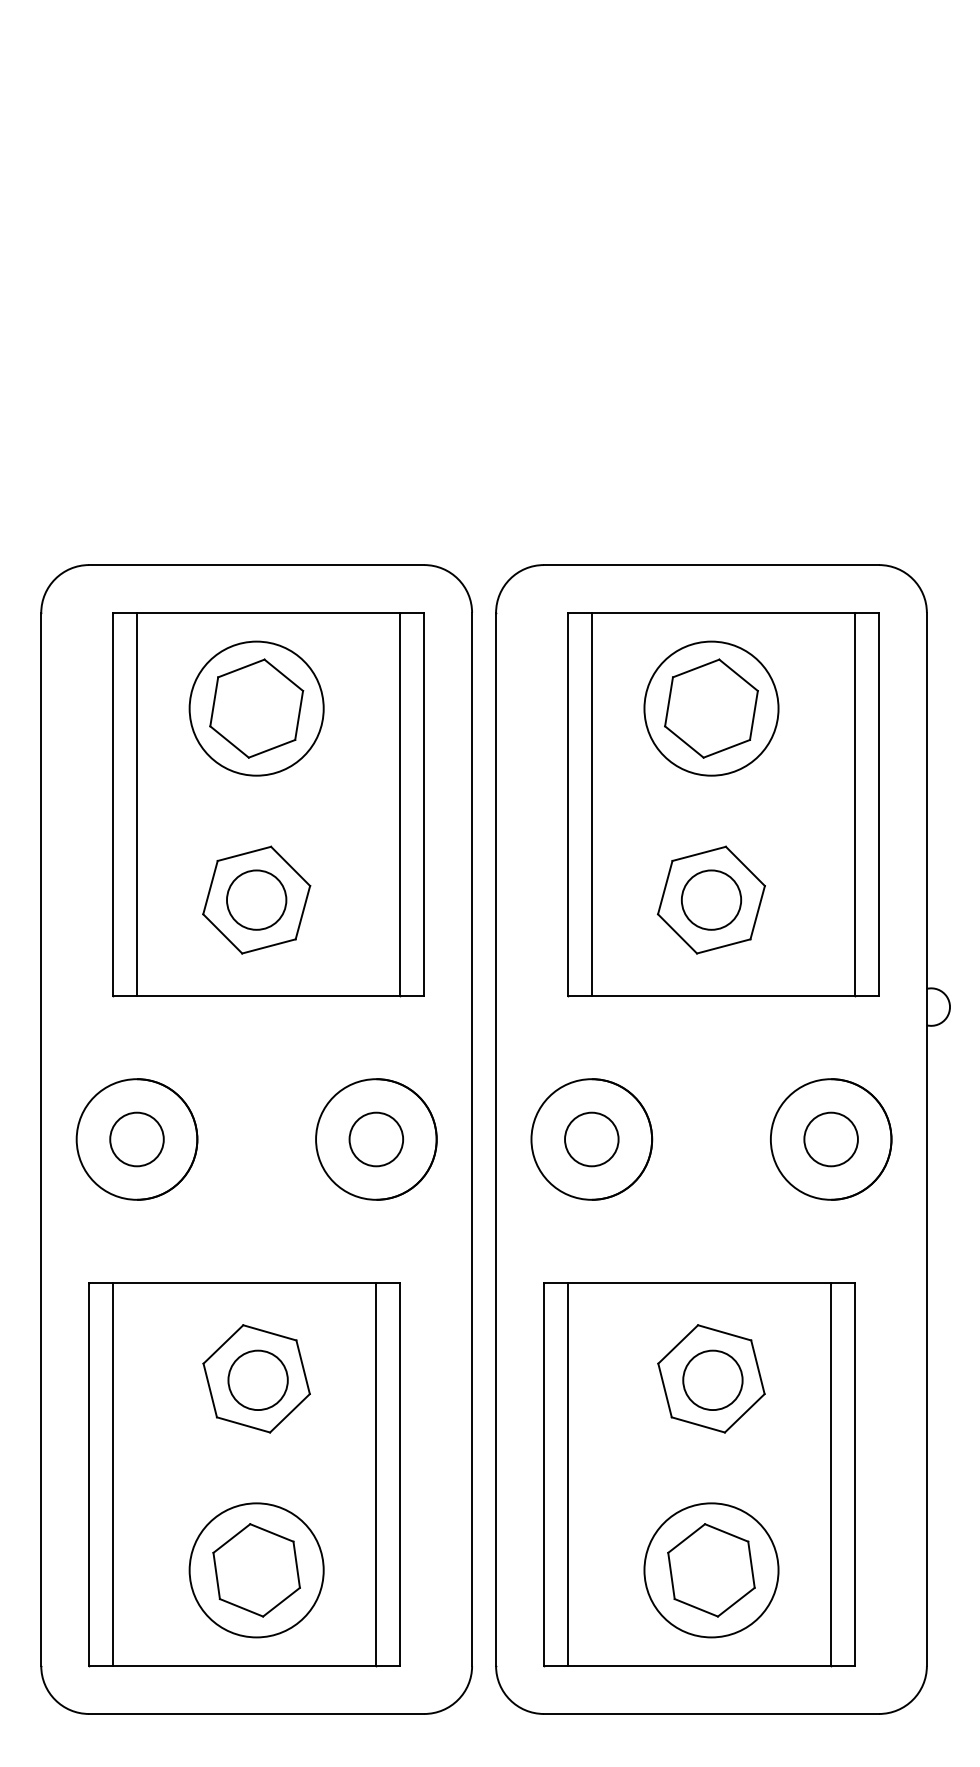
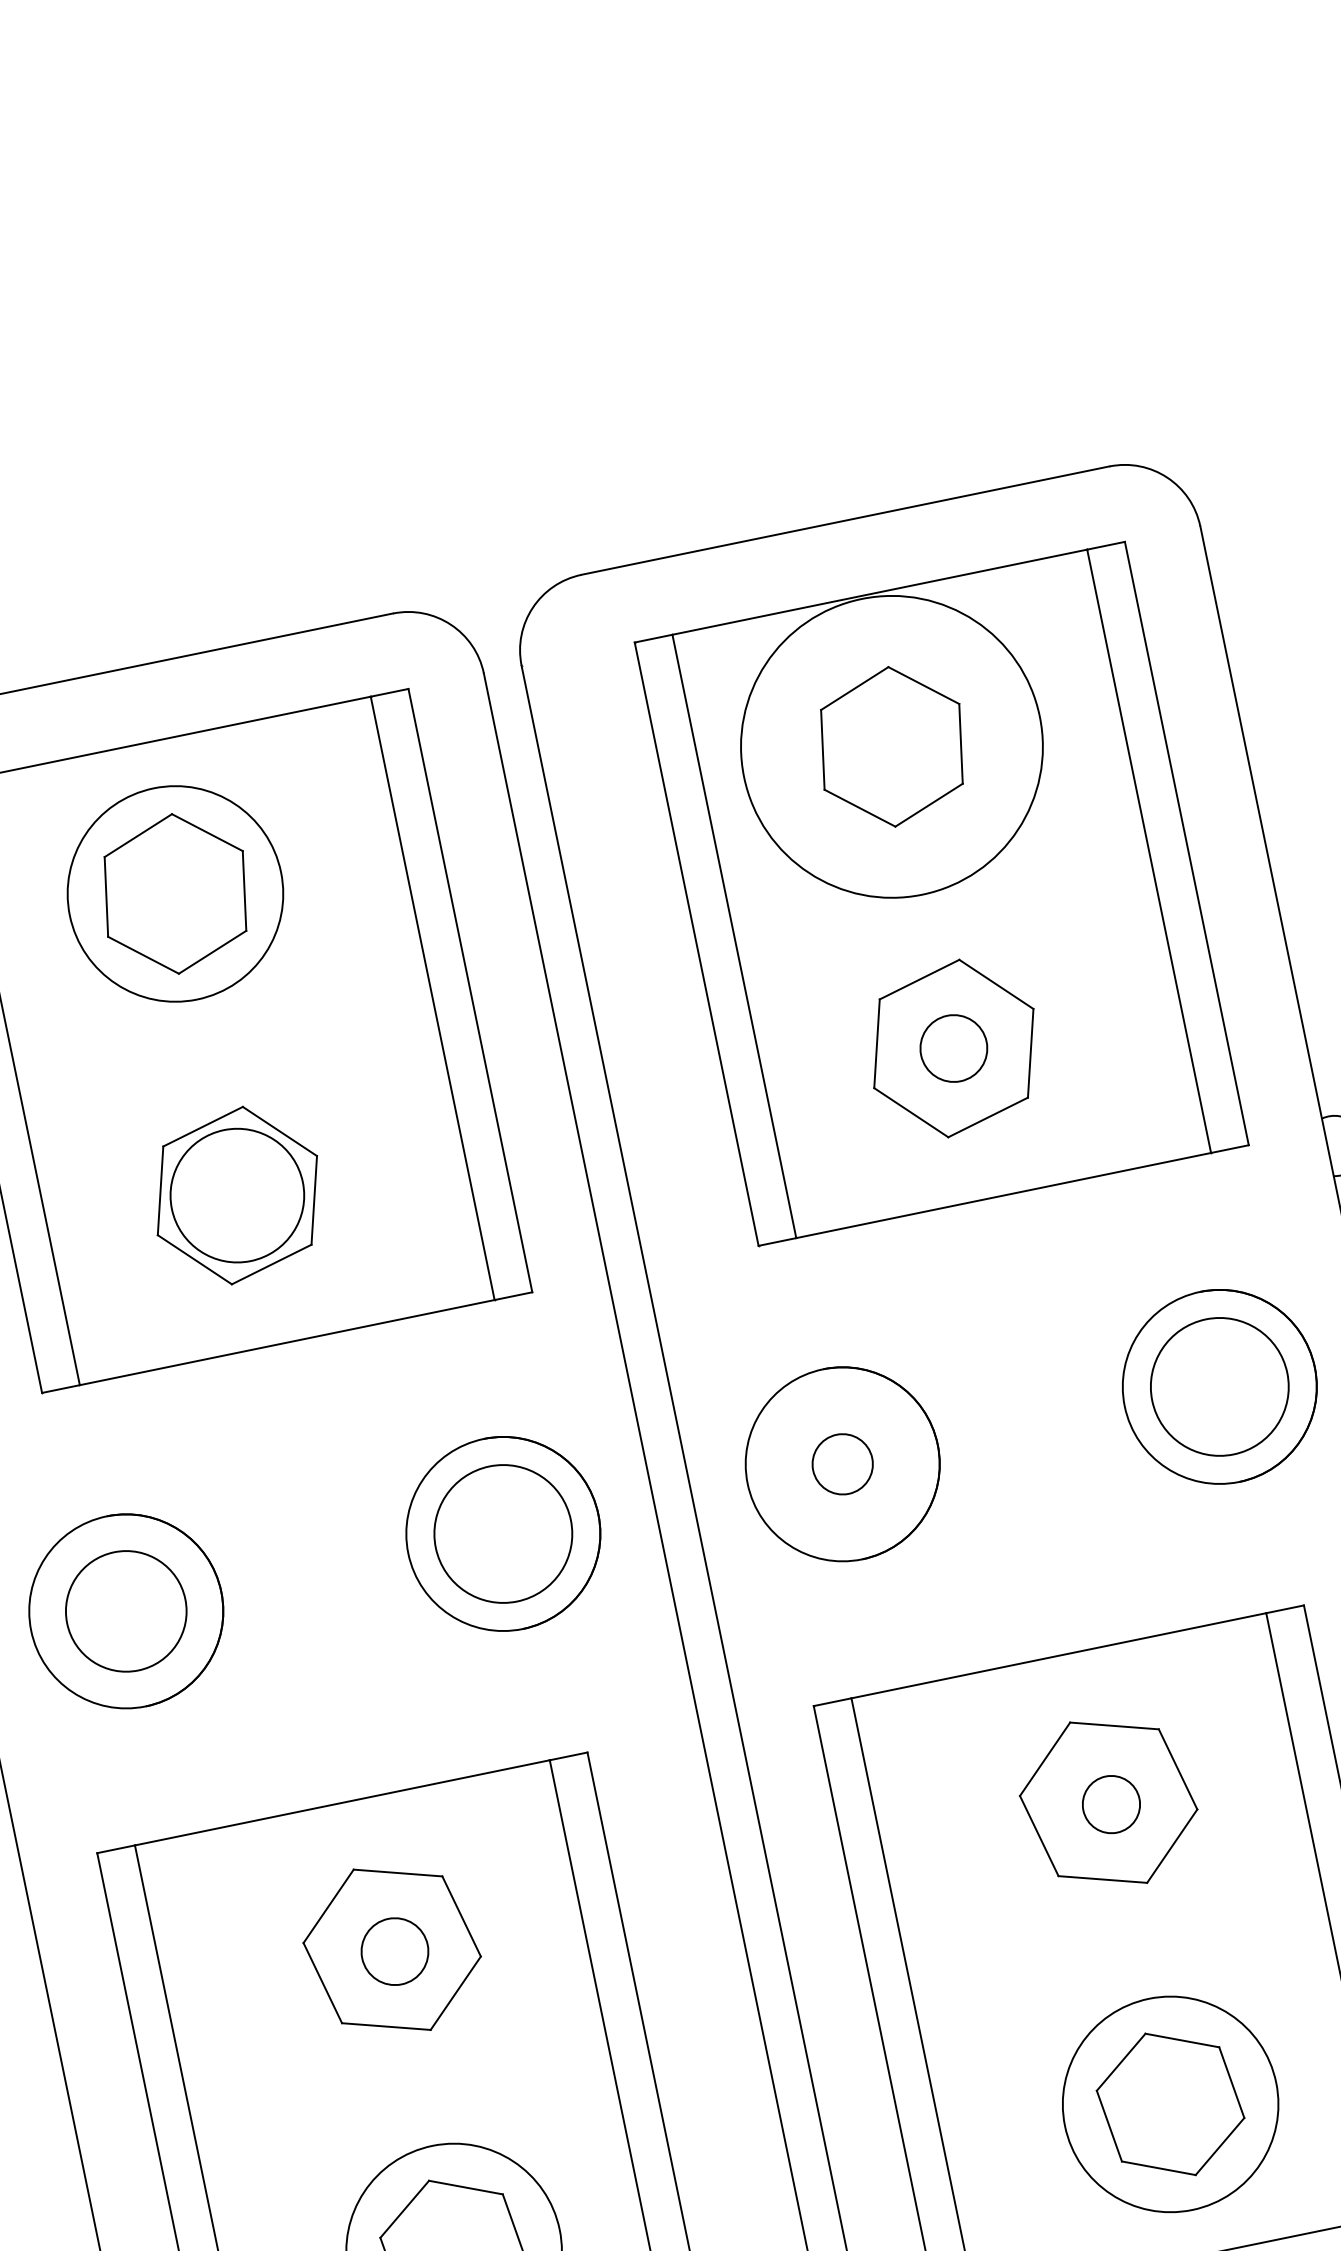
circle: (711, 708) -> (891, 746), size x1.4
circle: (256, 899) -> (236, 1194), size x1.4
circle: (711, 899) -> (953, 1047), size x0.7
circle: (136, 1139) -> (125, 1611), size x1.4
circle: (376, 1139) -> (503, 1533), size x1.6
circle: (591, 1139) -> (842, 1464), size x0.7
circle: (830, 1139) -> (1218, 1387), size x1.6
circle: (257, 1380) -> (393, 1952), size x0.7
circle: (712, 1380) -> (1110, 1804), size x0.6

